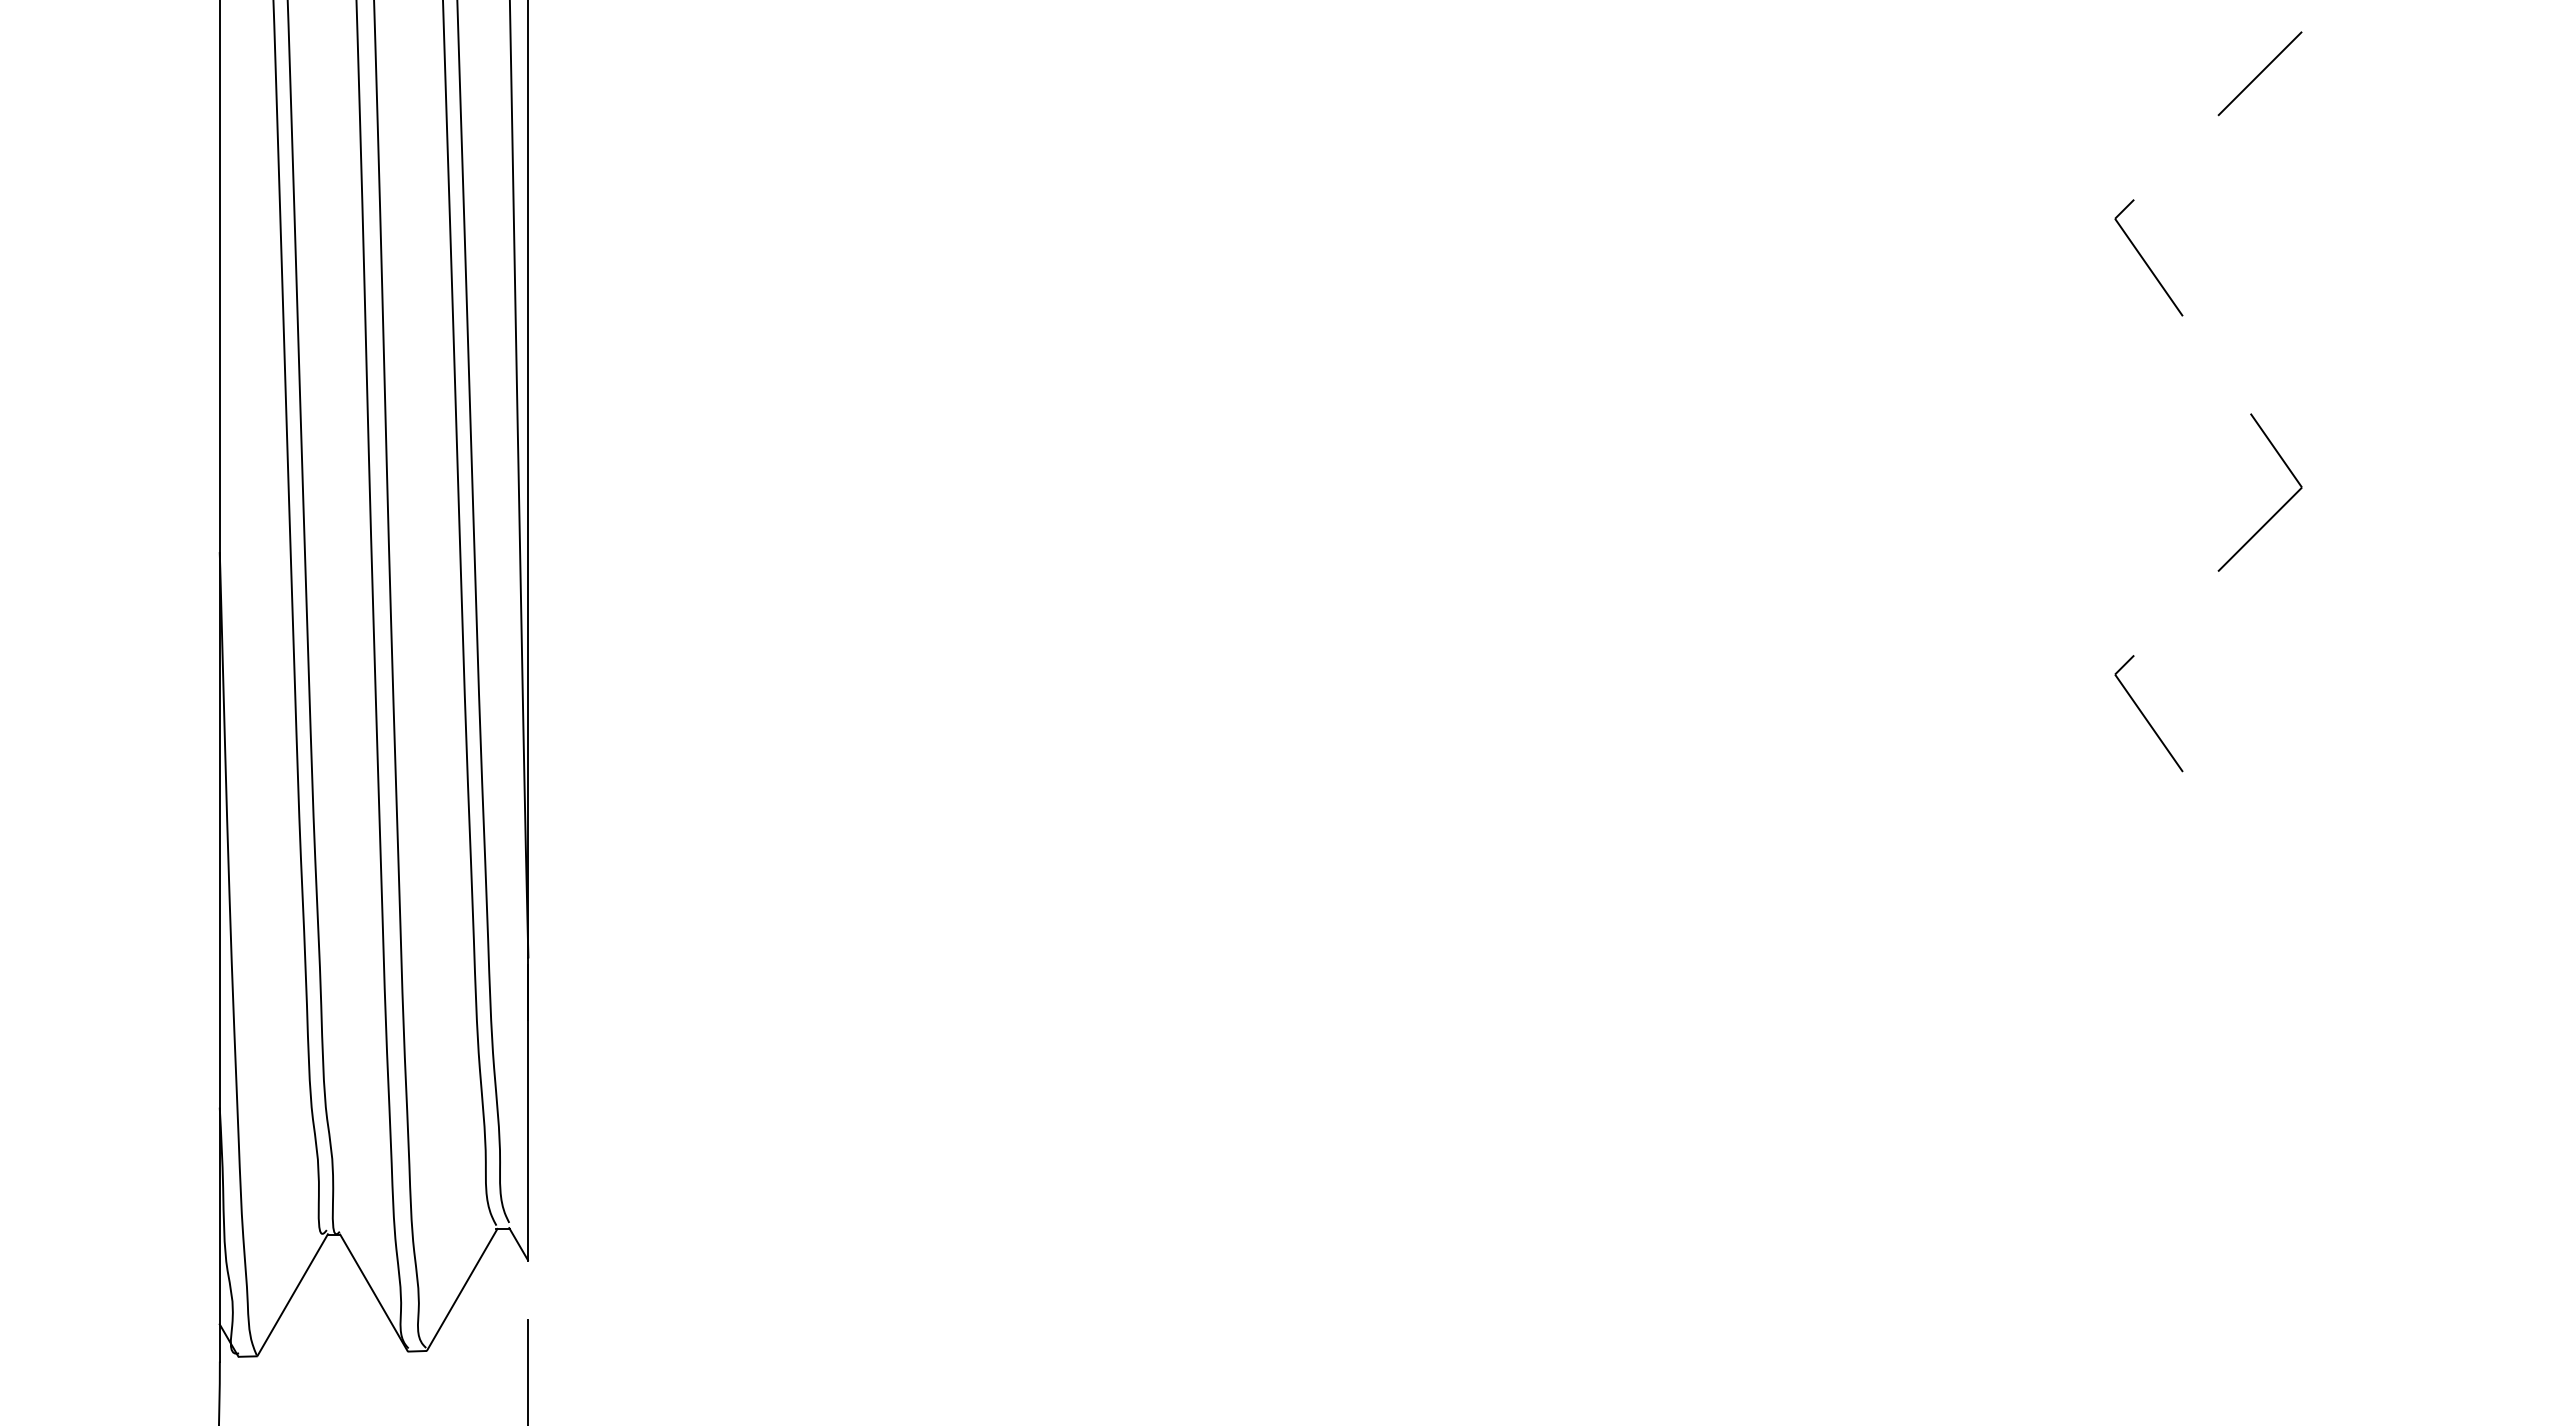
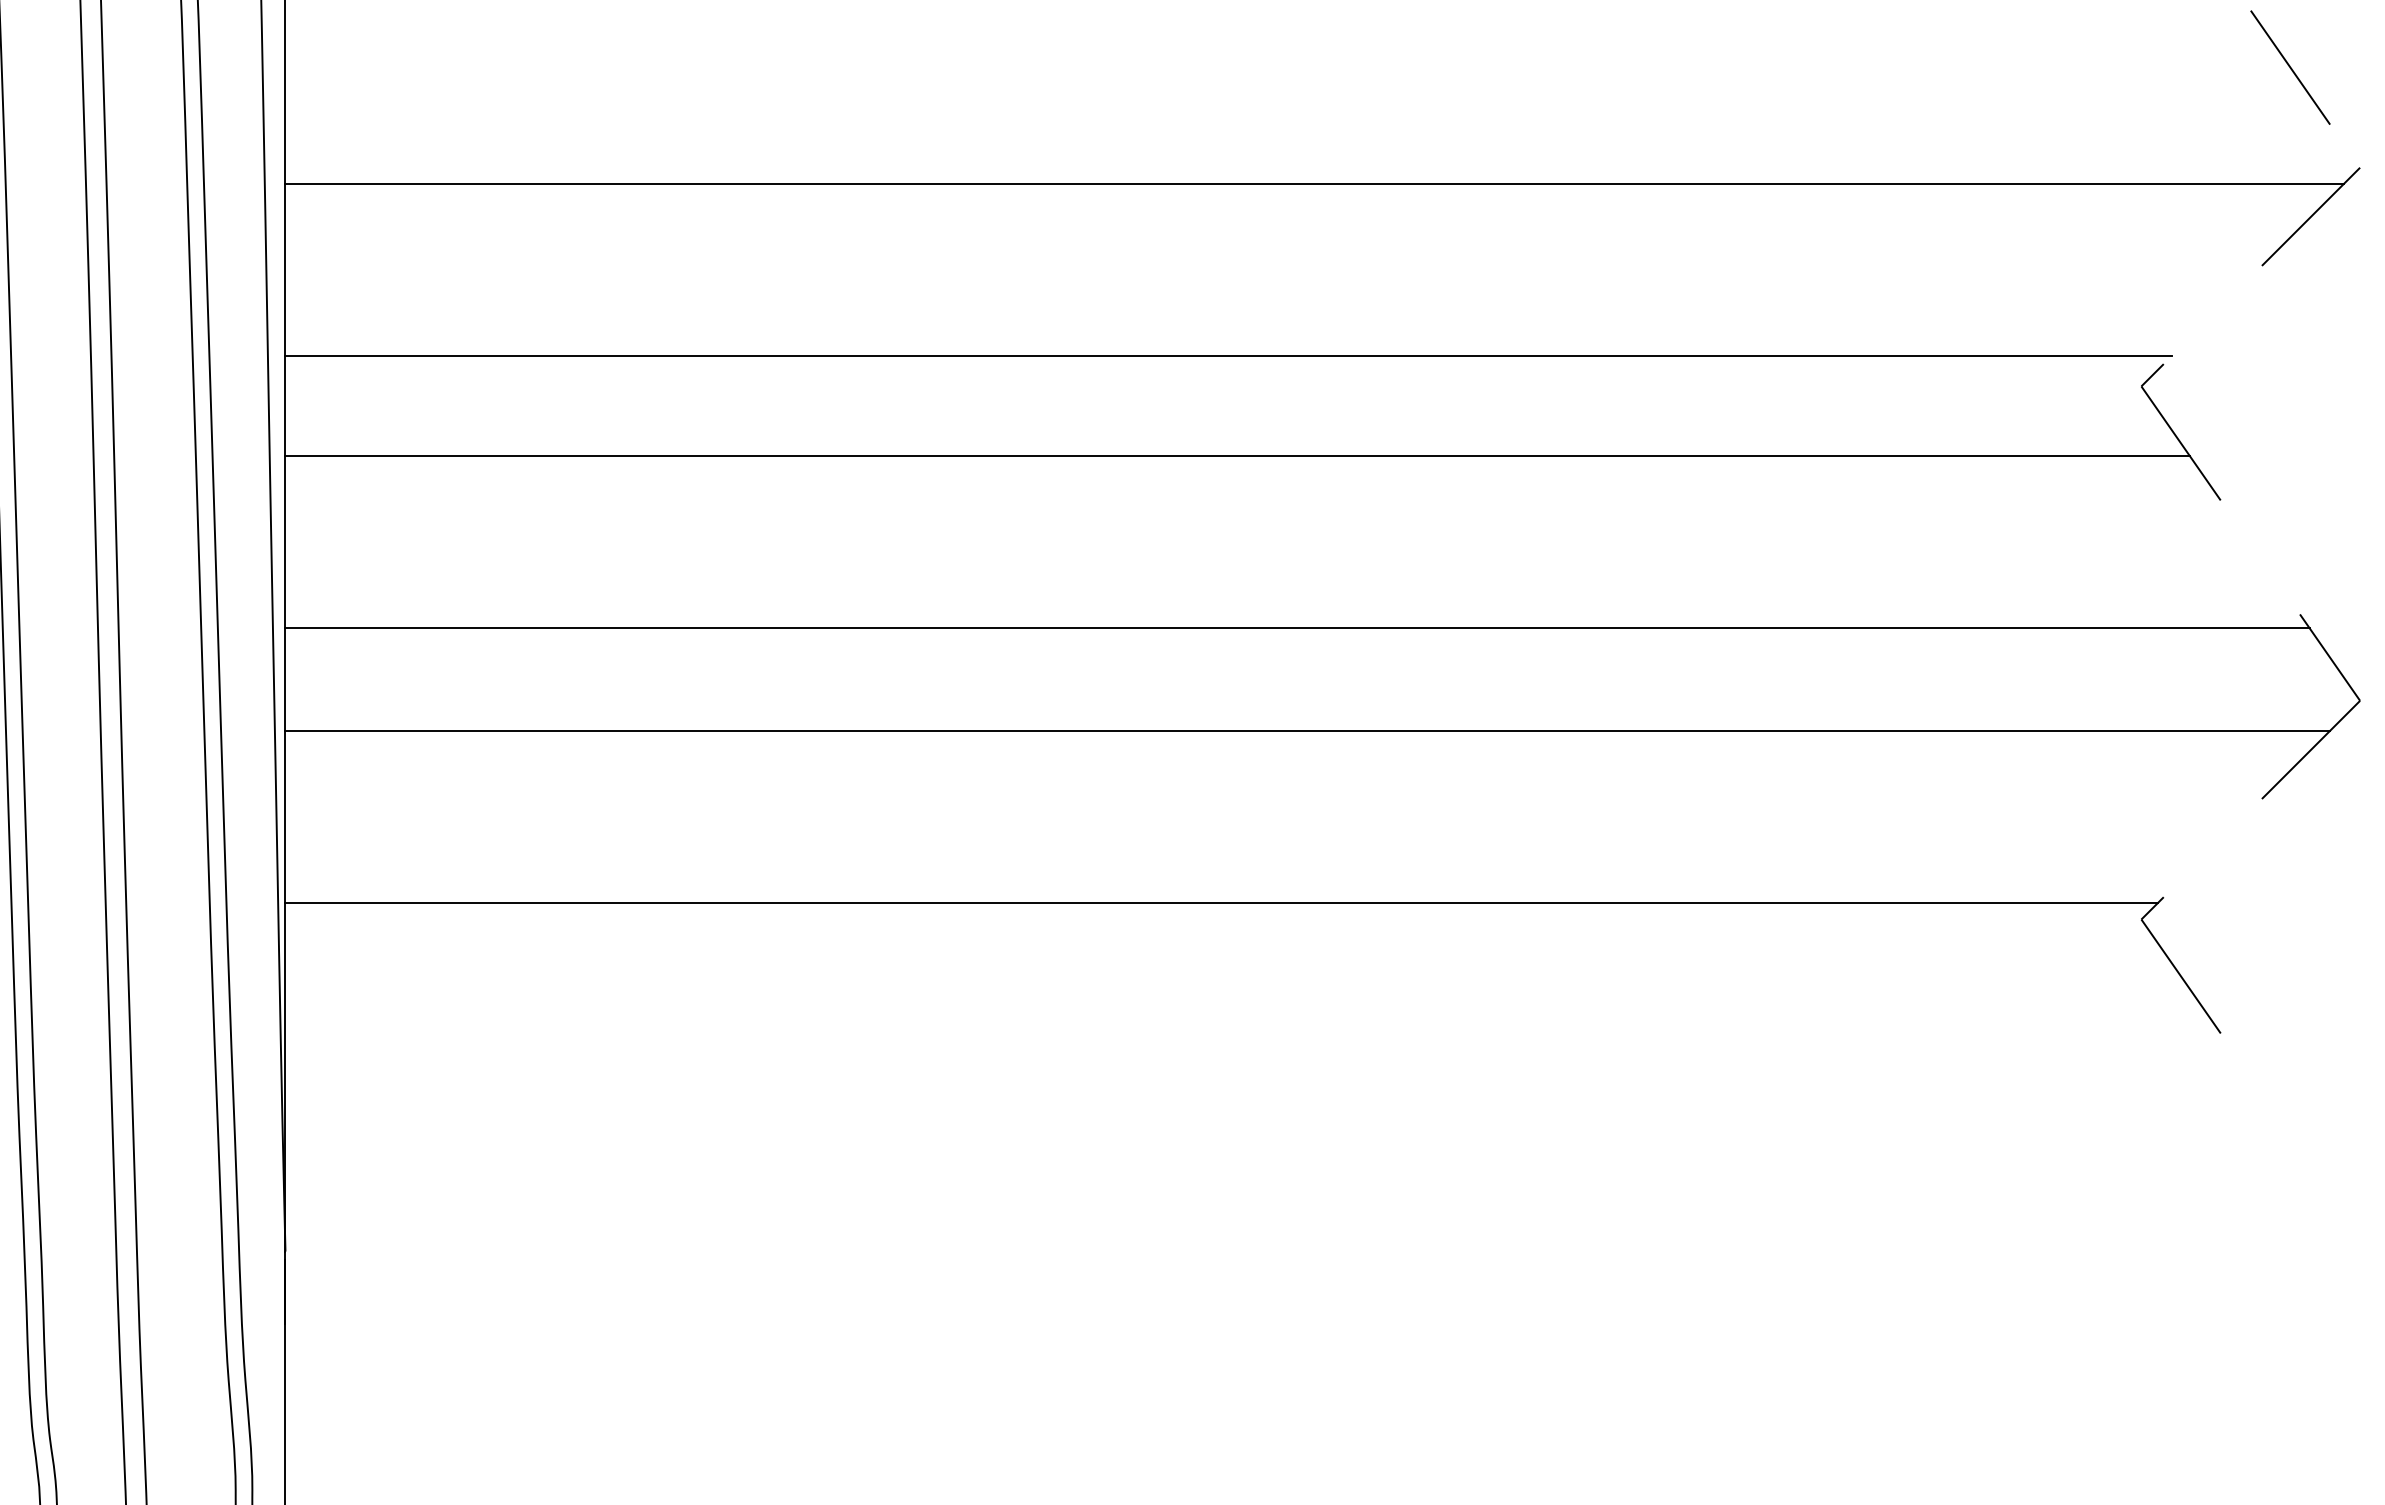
line: (1408, 45) -> (1314, 183), added
line: (1334, 193) -> (1228, 356), added
line: (1342, 278) -> (1237, 456), added
line: (1393, 425) -> (1297, 628), added
line: (1402, 513) -> (1307, 731), added
line: (1328, 660) -> (1221, 903), added

